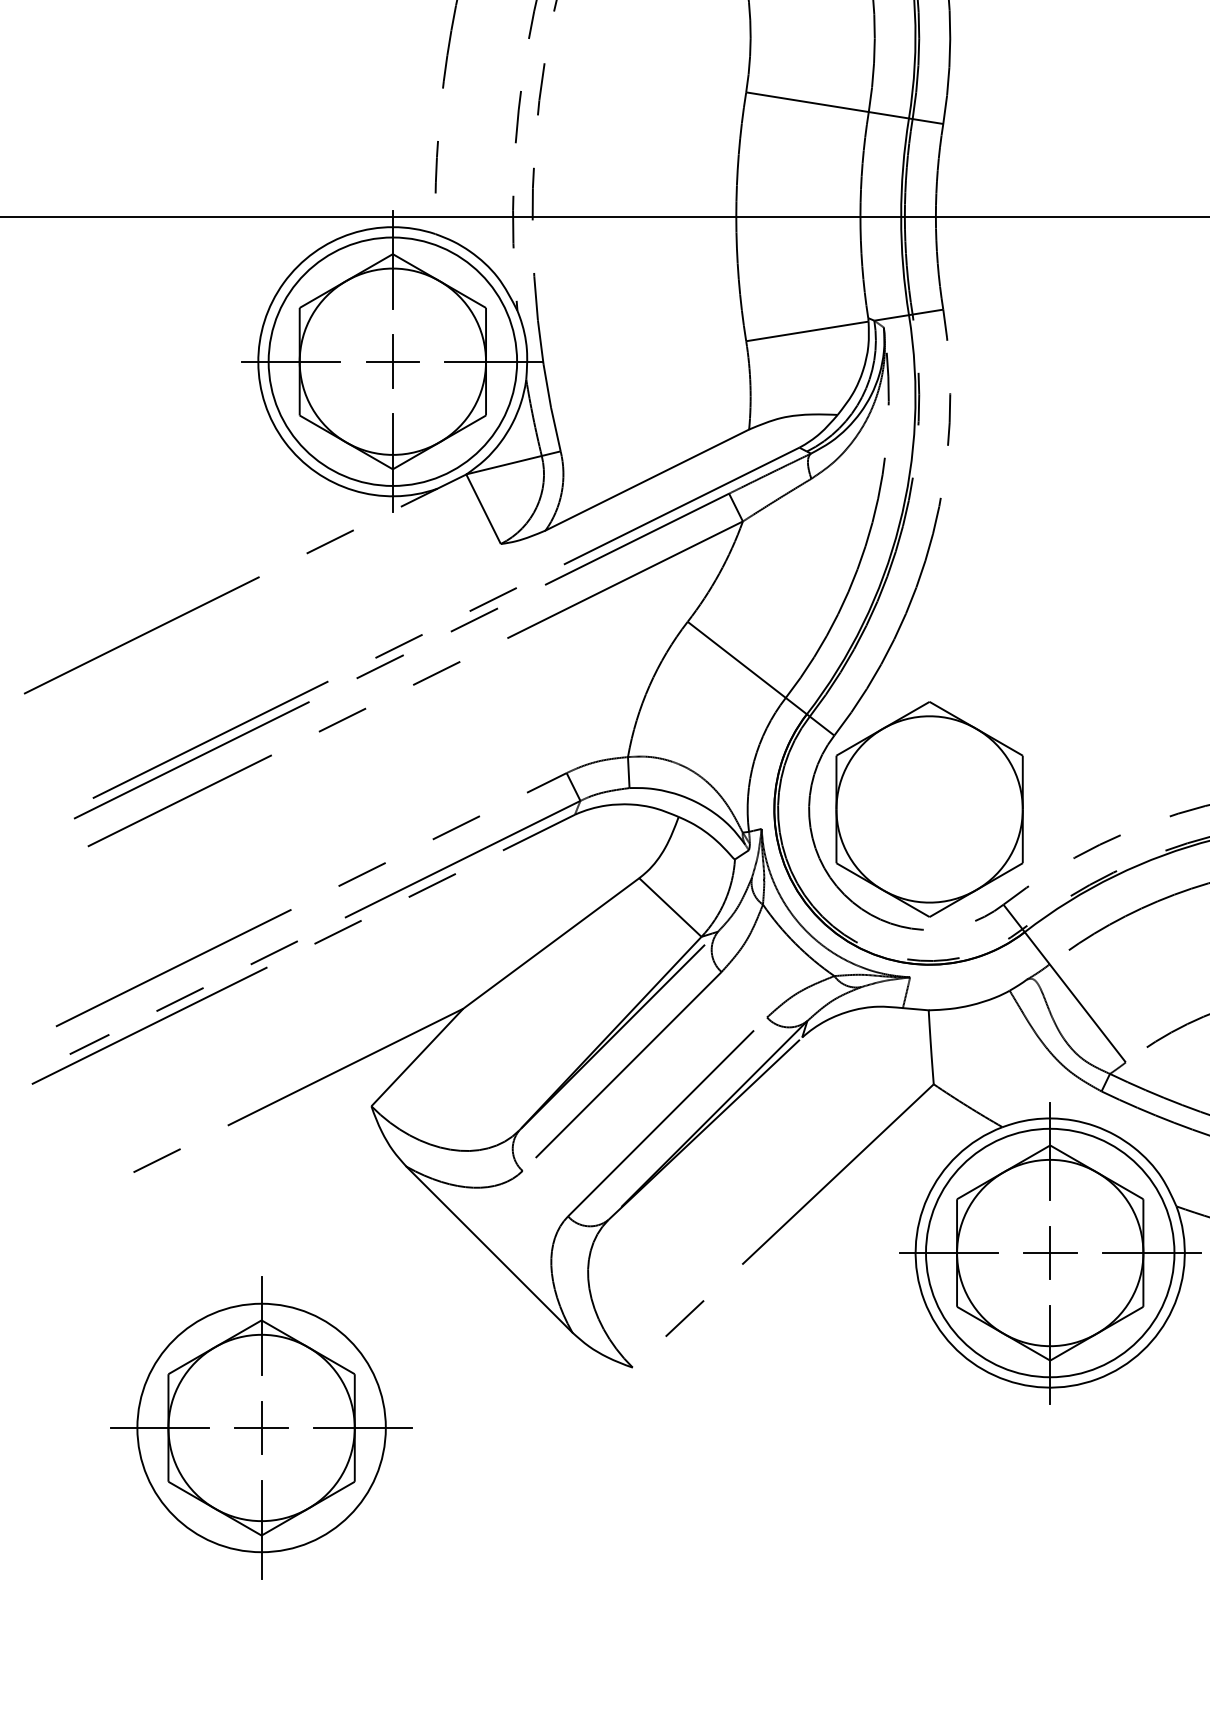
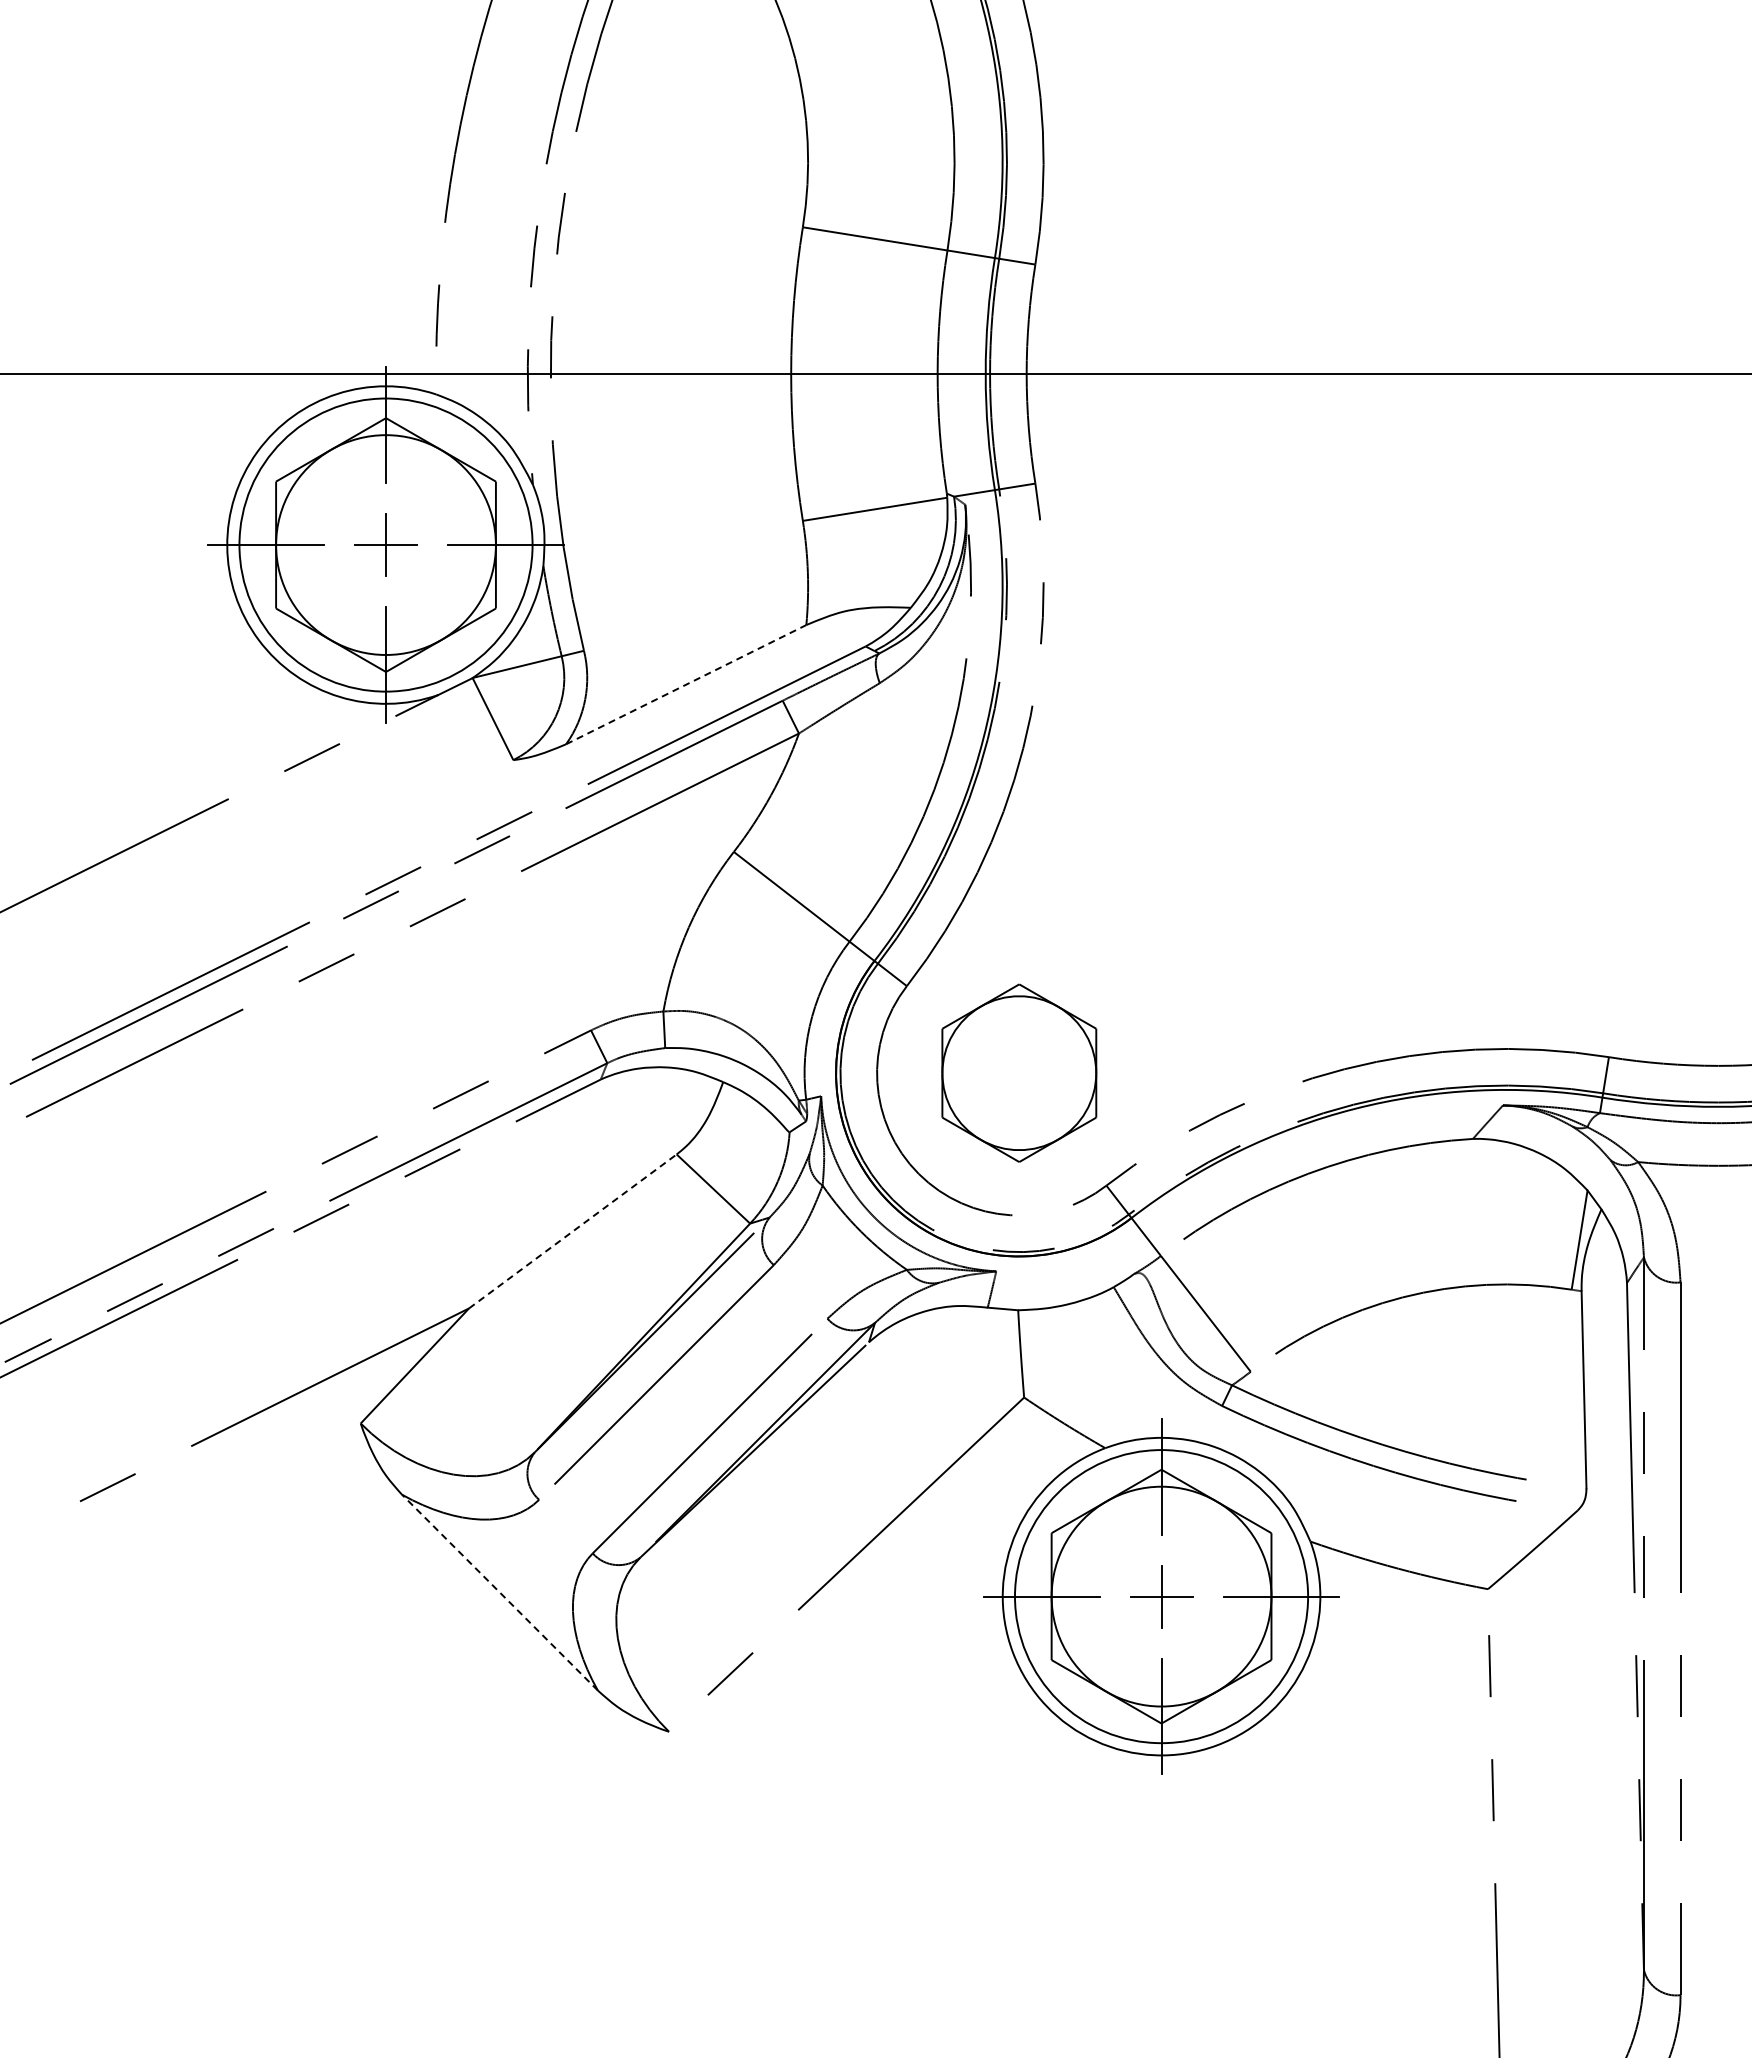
line: (647, 479) -> (686, 684), solid -> dashed
part: (929, 808) -> (1019, 1072), size x0.7
line: (551, 943) -> (573, 1231), solid -> dashed
line: (489, 1249) -> (499, 1592), solid -> dashed
part: (261, 1427) -> (231, 1802), removed

